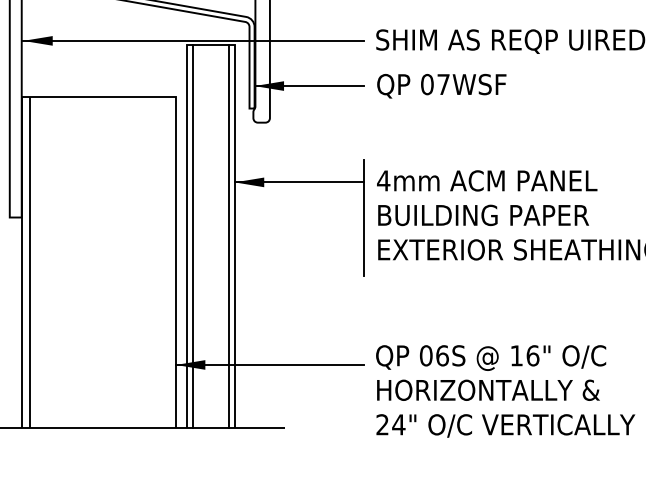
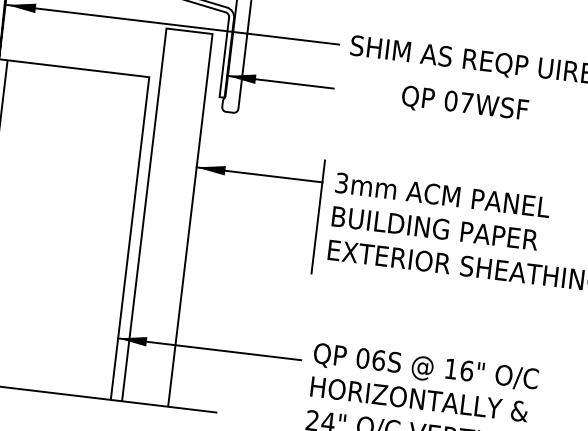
text: (441, 86) -> (464, 104), moved
text: (383, 180) -> (341, 182), 4mm -> 3mm
line: (193, 236) -> (150, 215), removed
line: (228, 236) -> (184, 219), removed

